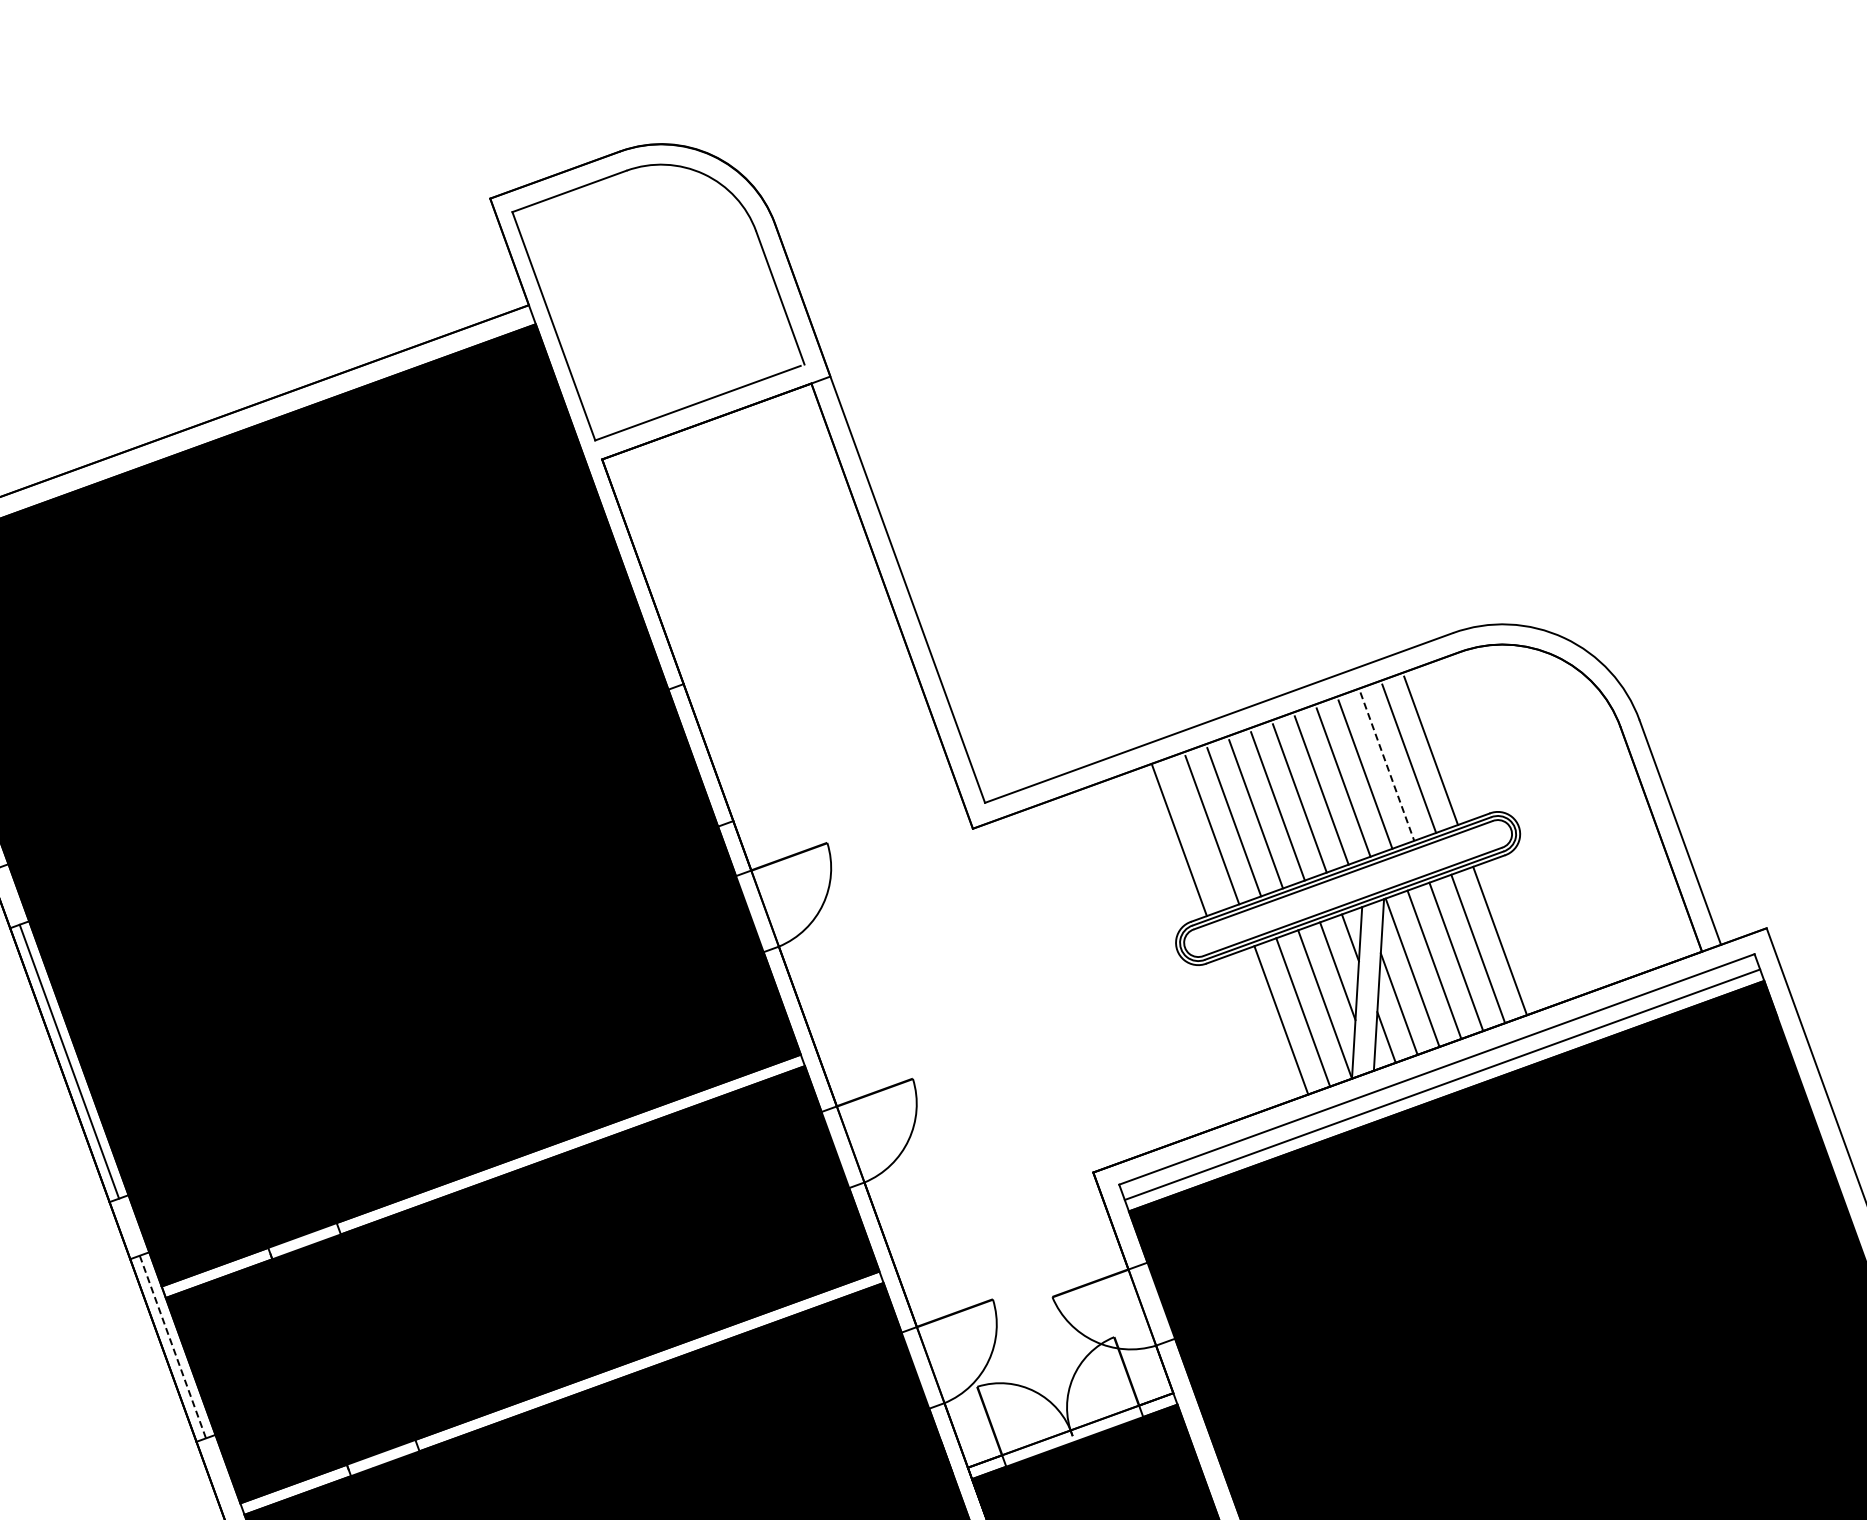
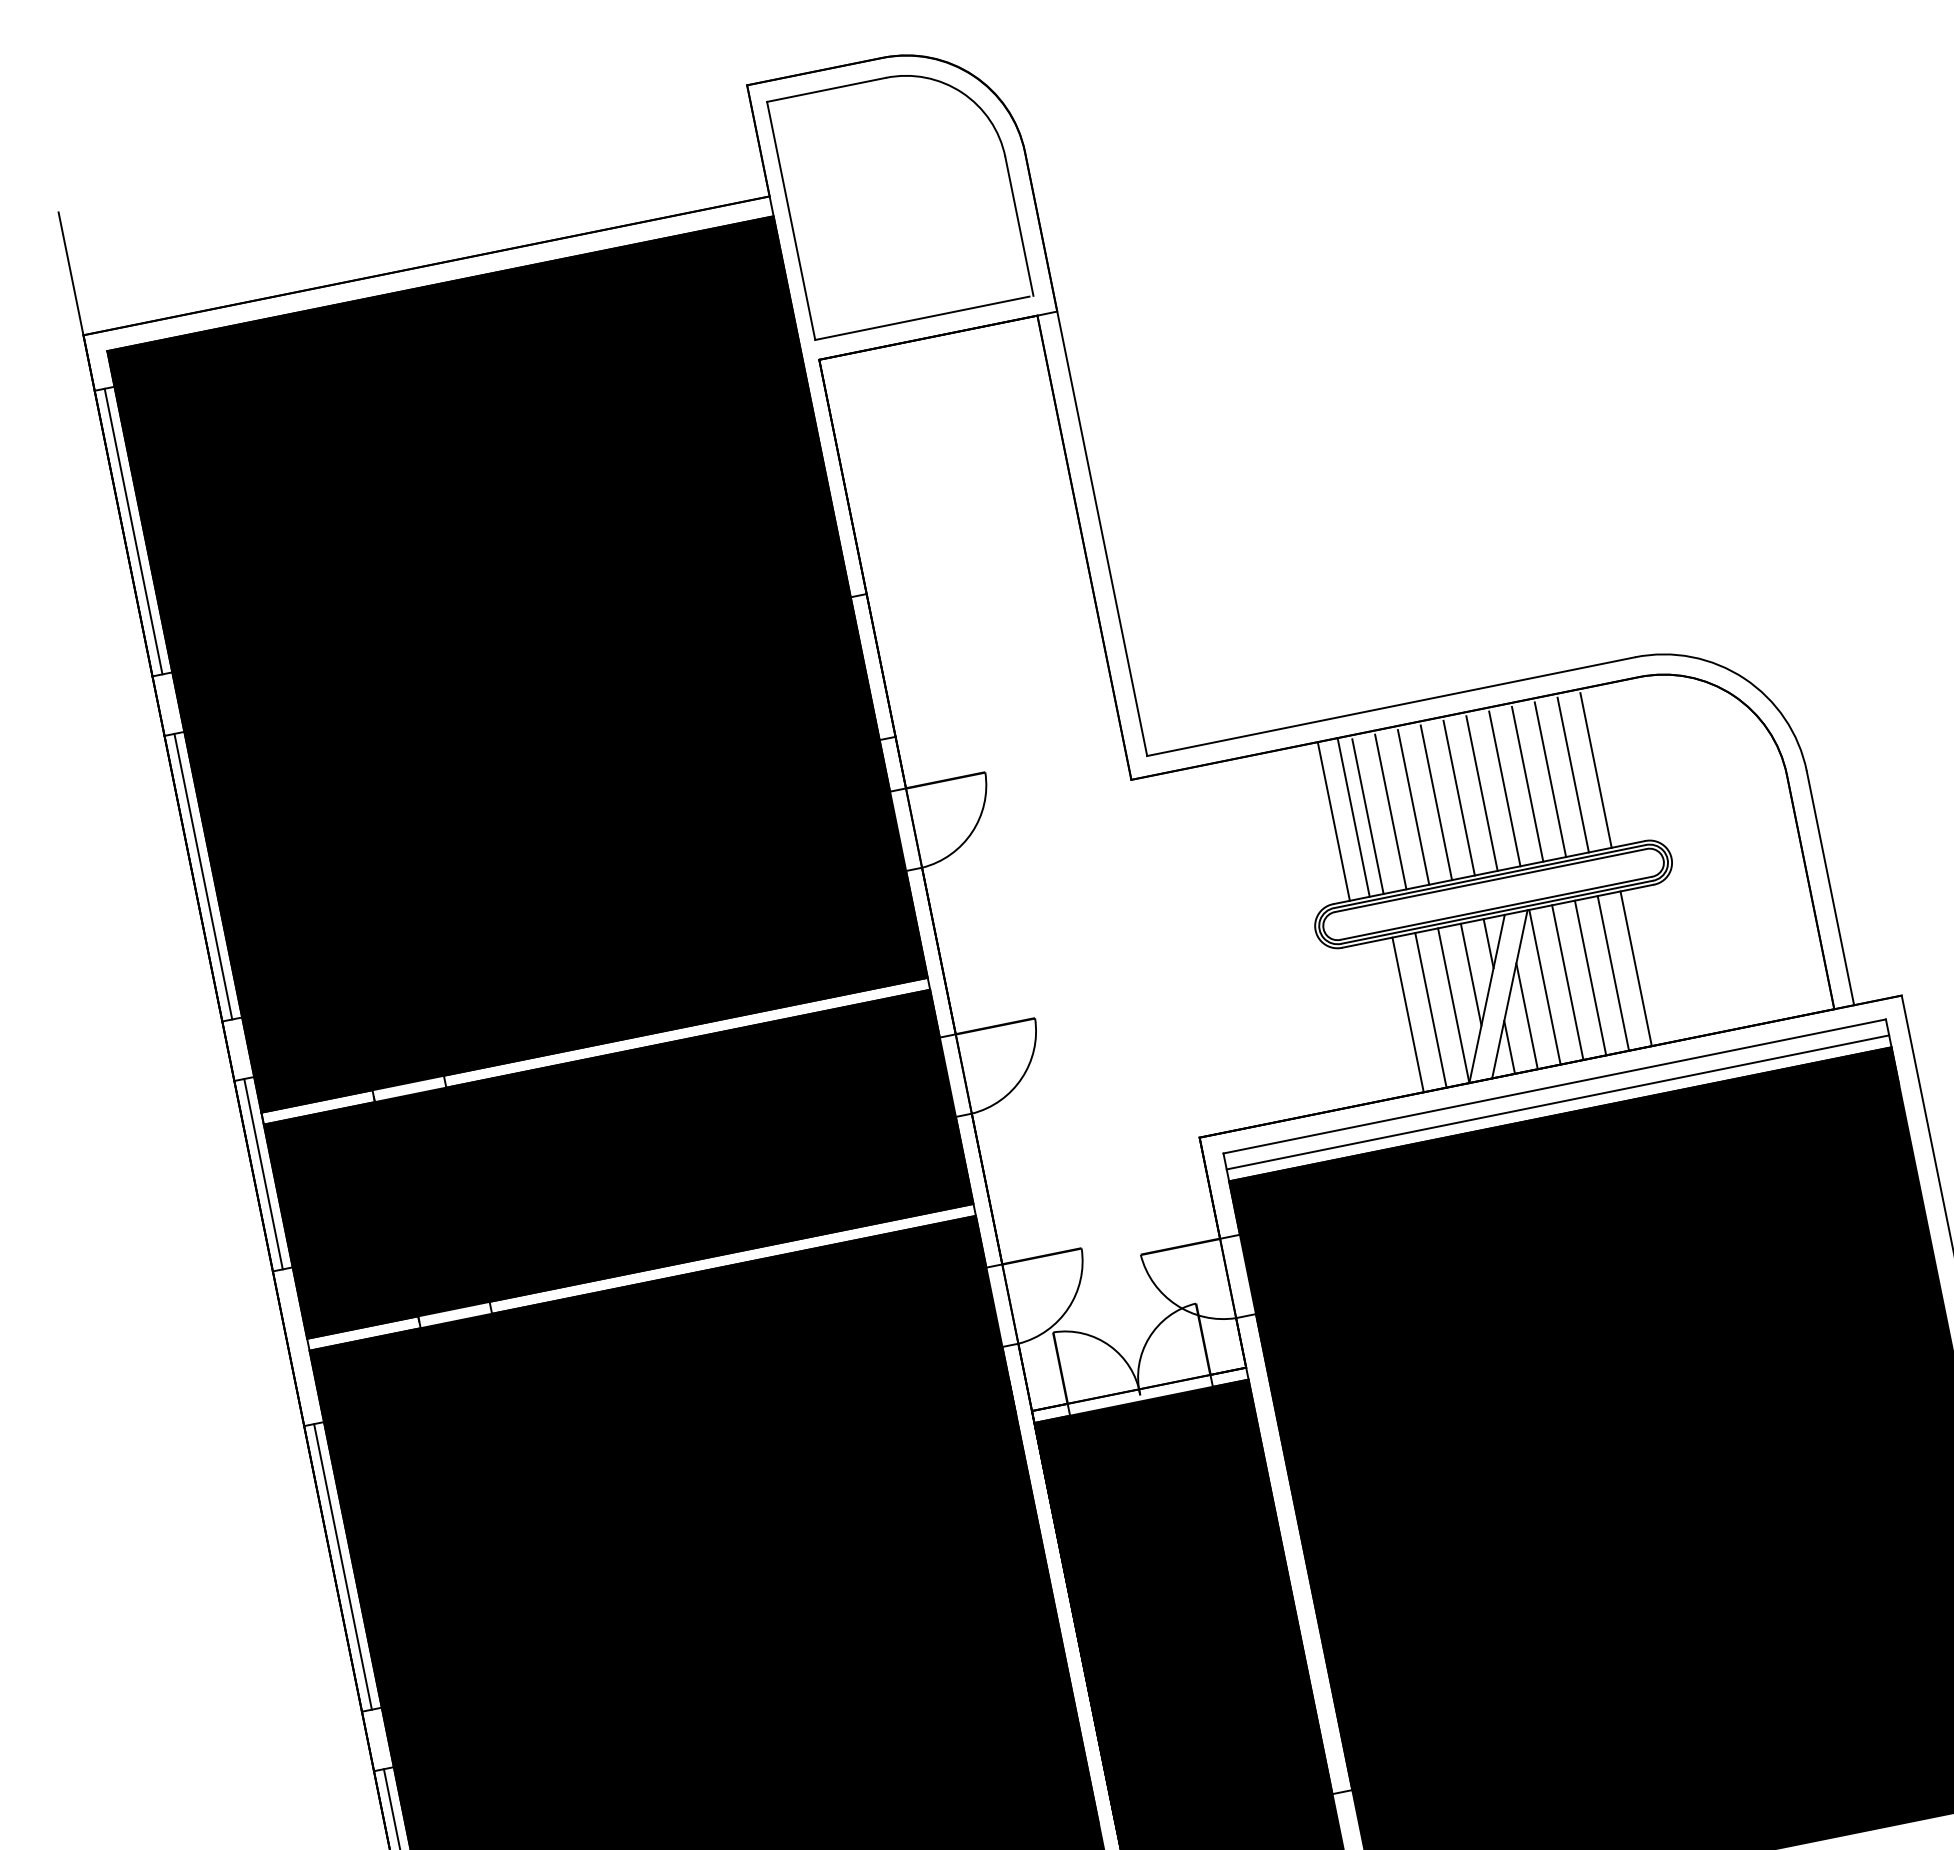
line: (1387, 766) -> (1550, 779), dashed -> solid
line: (1198, 833) -> (1353, 817), added
line: (172, 1347) -> (263, 1174), dashed -> solid

